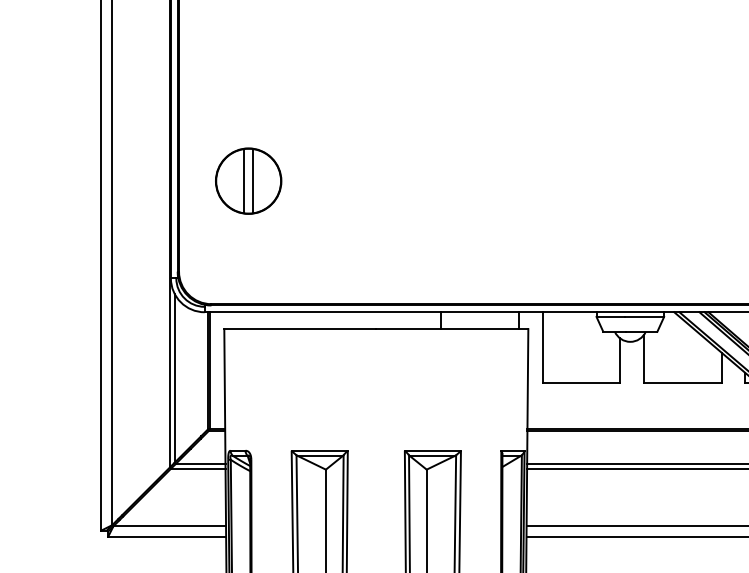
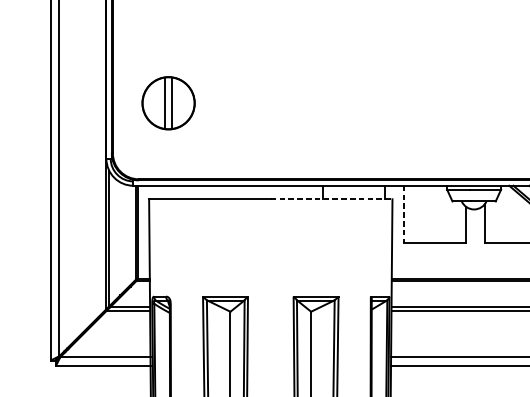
part: (248, 180) -> (168, 102), moved
line: (452, 329) -> (331, 199), solid -> dashed
line: (542, 348) -> (403, 214), solid -> dashed

